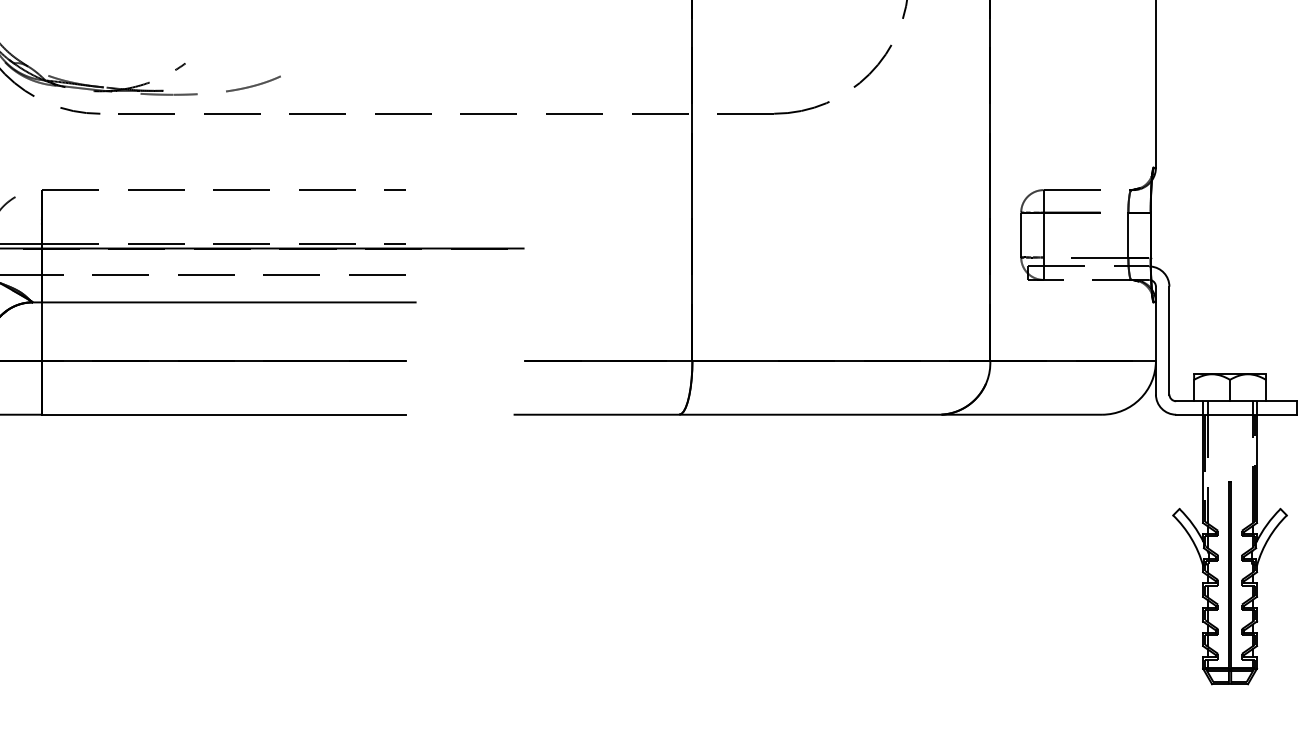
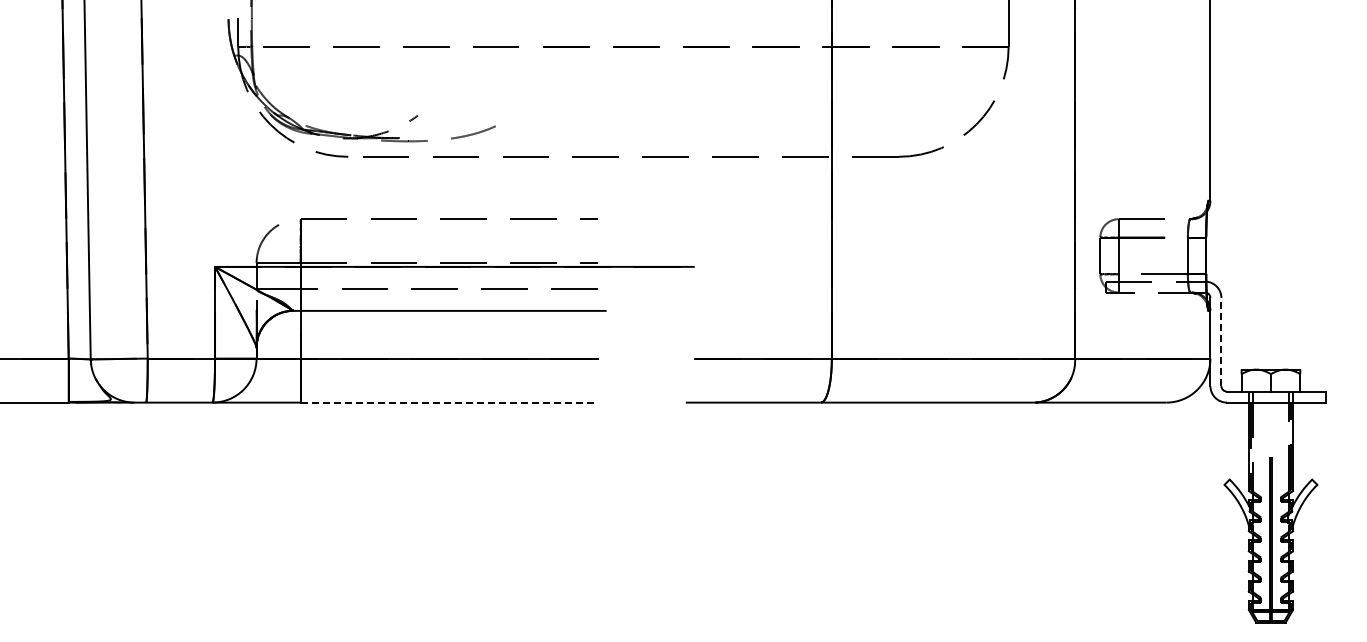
line: (1169, 339) -> (1221, 341), solid -> dashed
line: (224, 414) -> (449, 402), solid -> dashed

